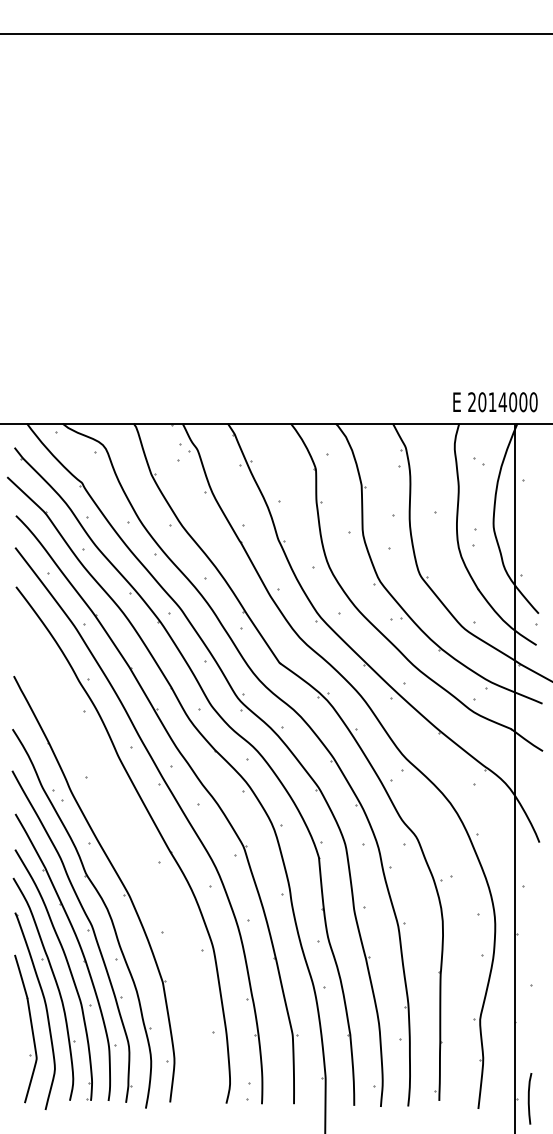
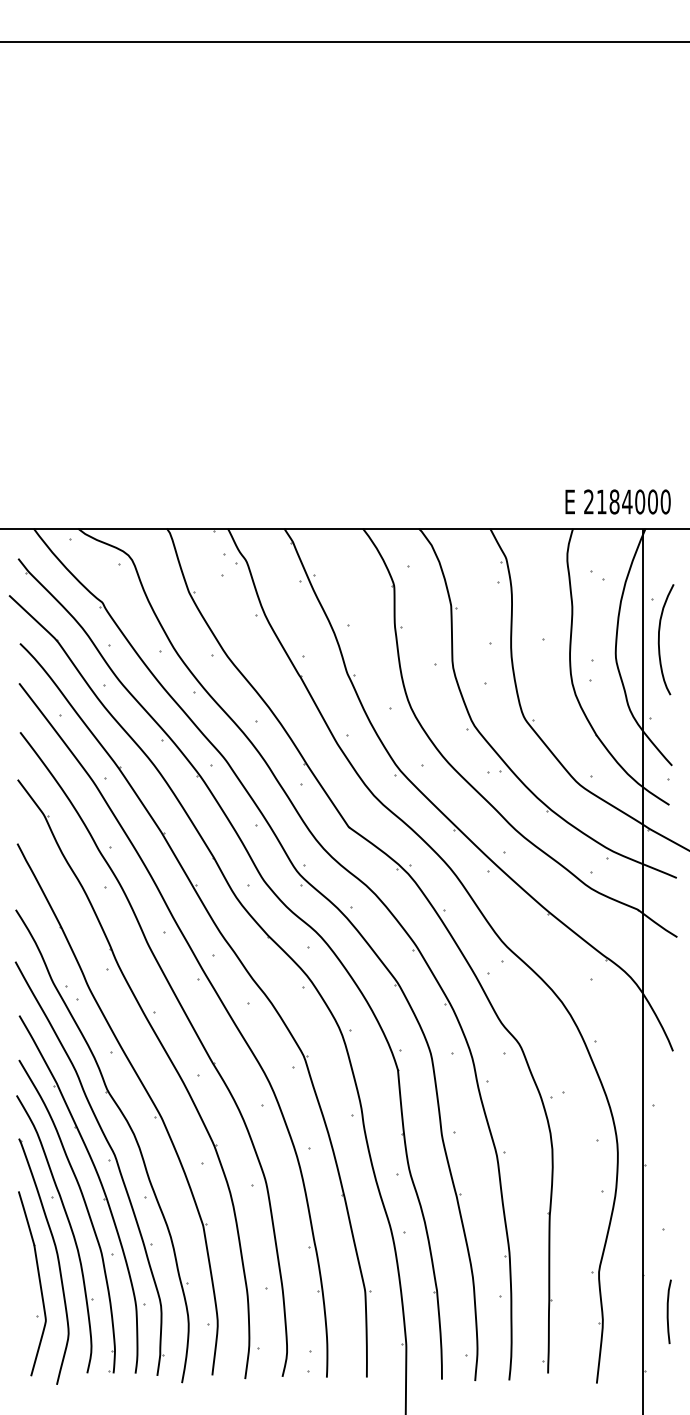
text: (486, 401) -> (607, 501), 2014000 -> 2184000
curve: (528, 512) -> (659, 639), added
part: (136, 851) -> (170, 1062), added
curve: (529, 1098) -> (668, 1311), moved

